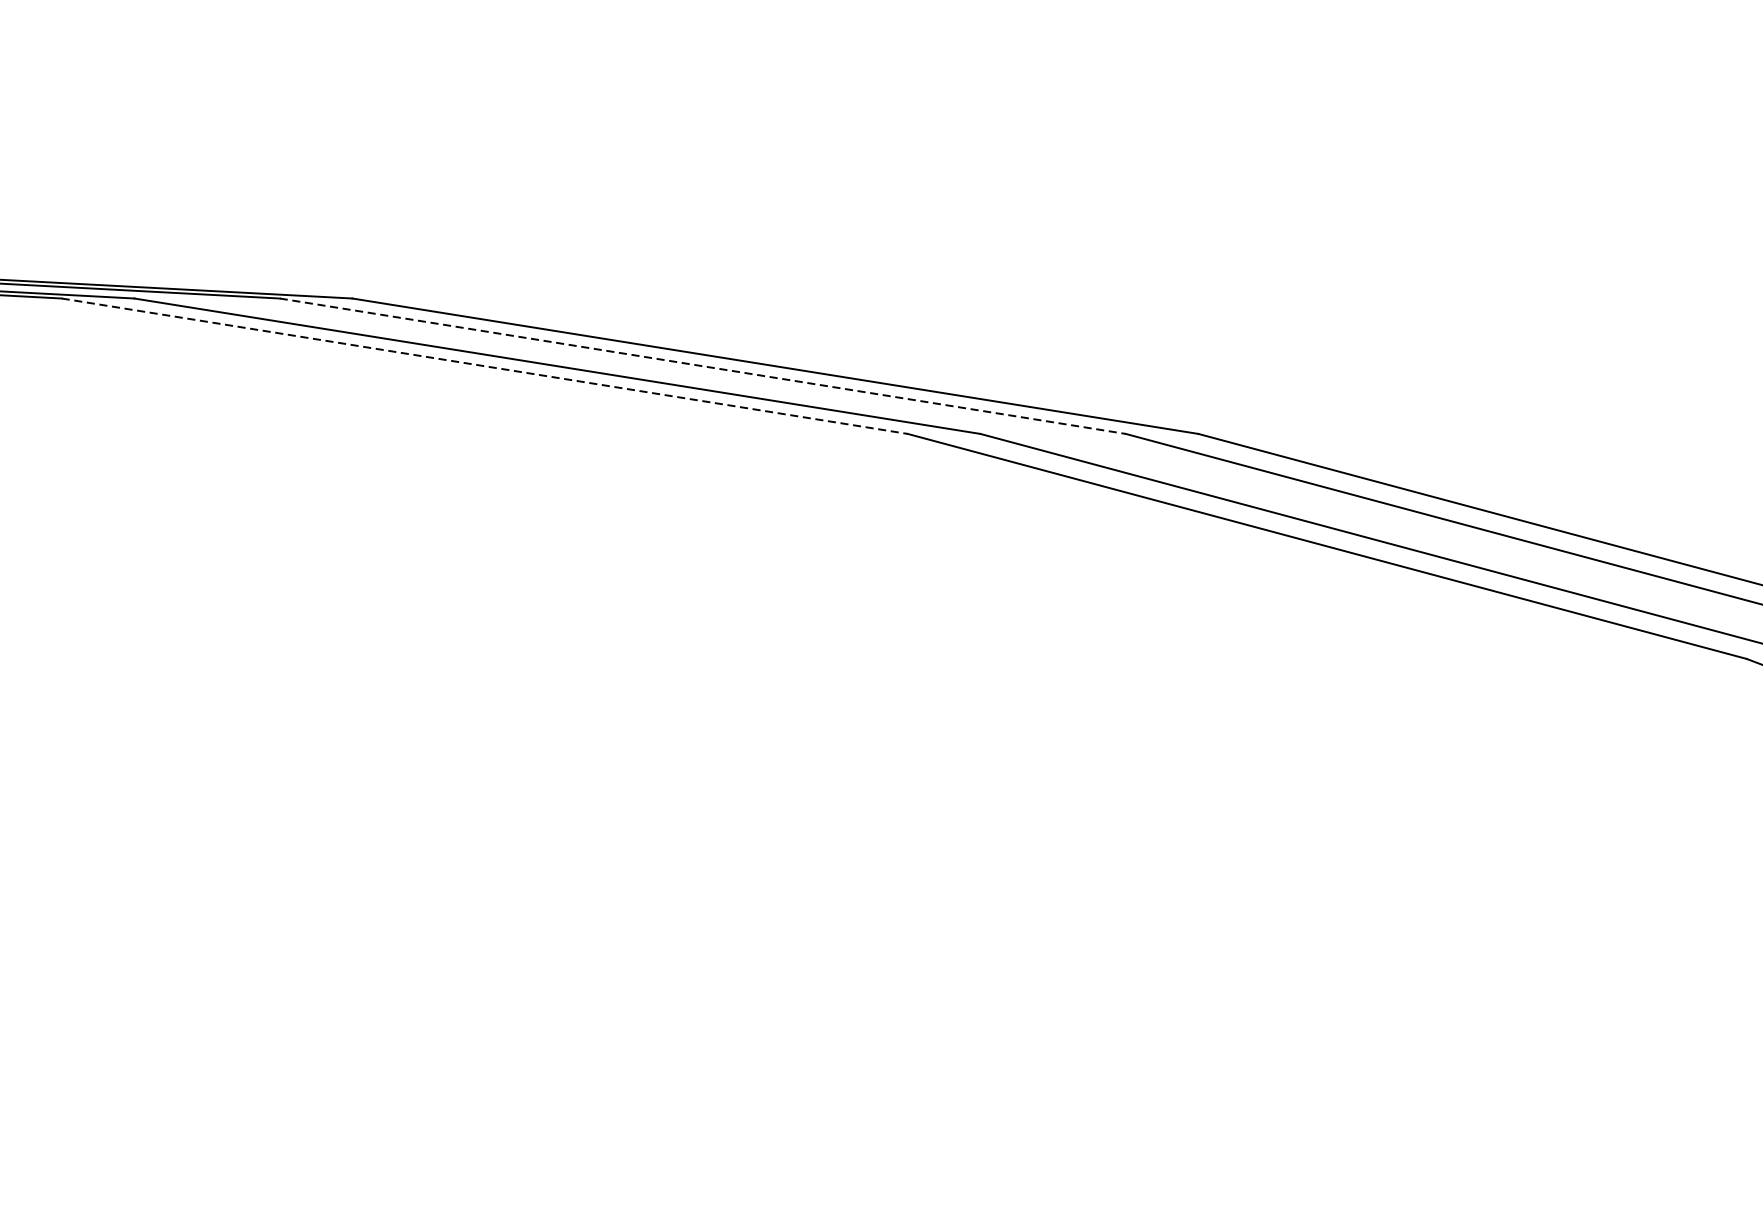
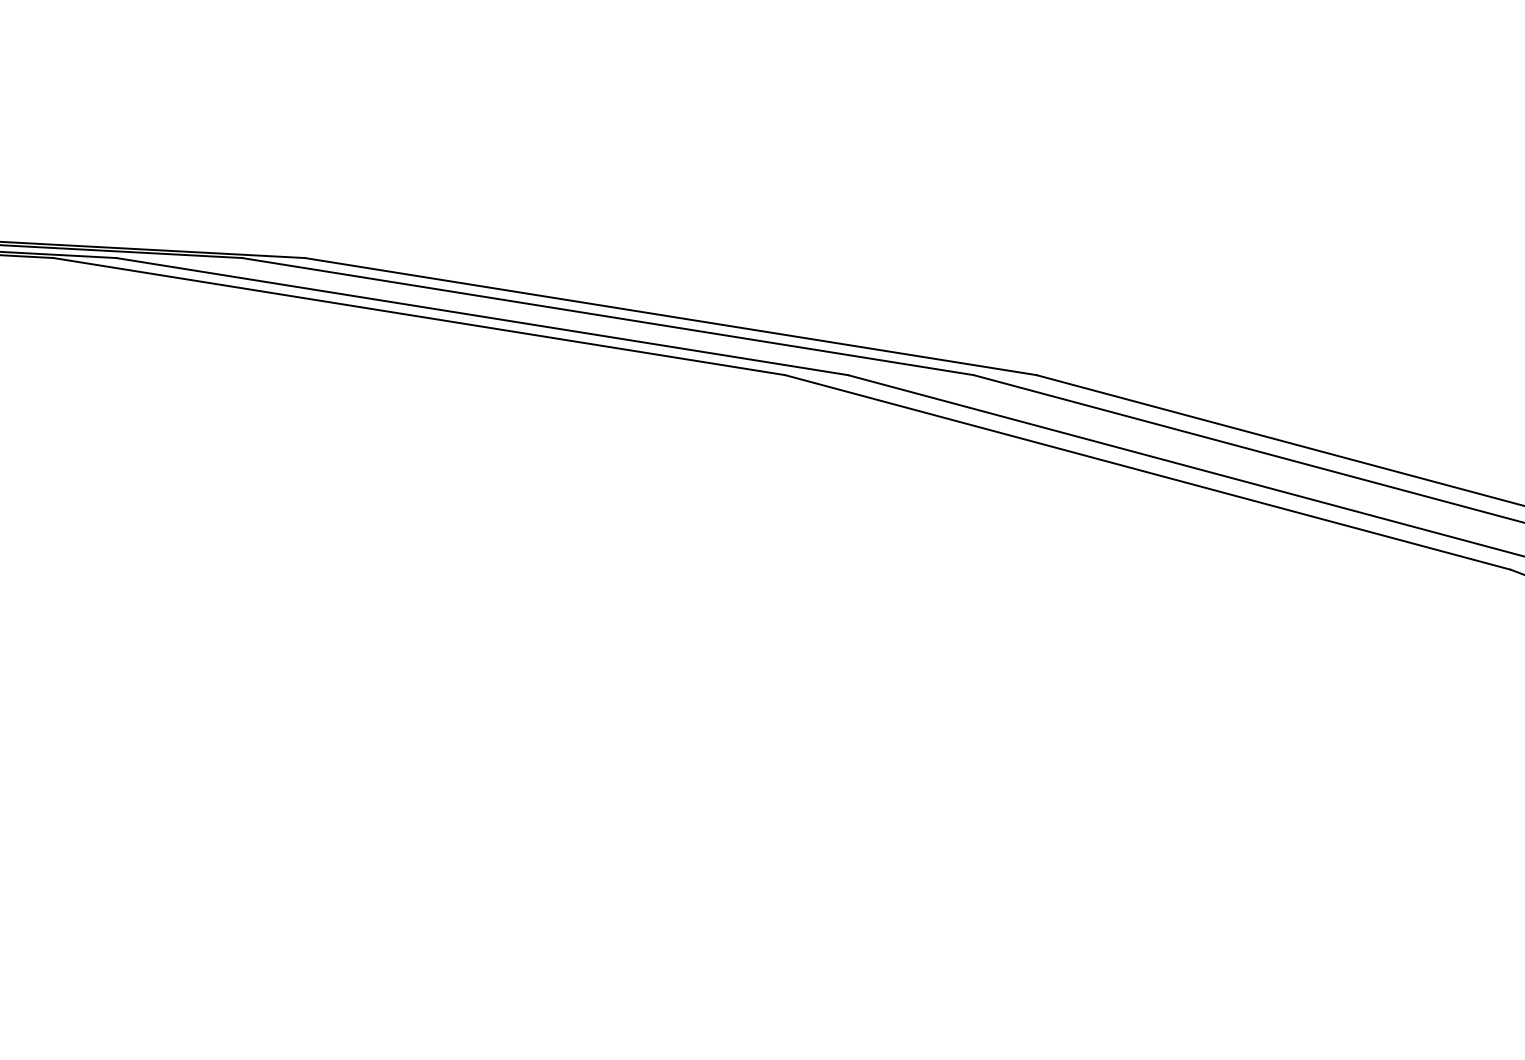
line: (484, 366) -> (419, 316), dashed -> solid
line: (703, 366) -> (608, 316), dashed -> solid

